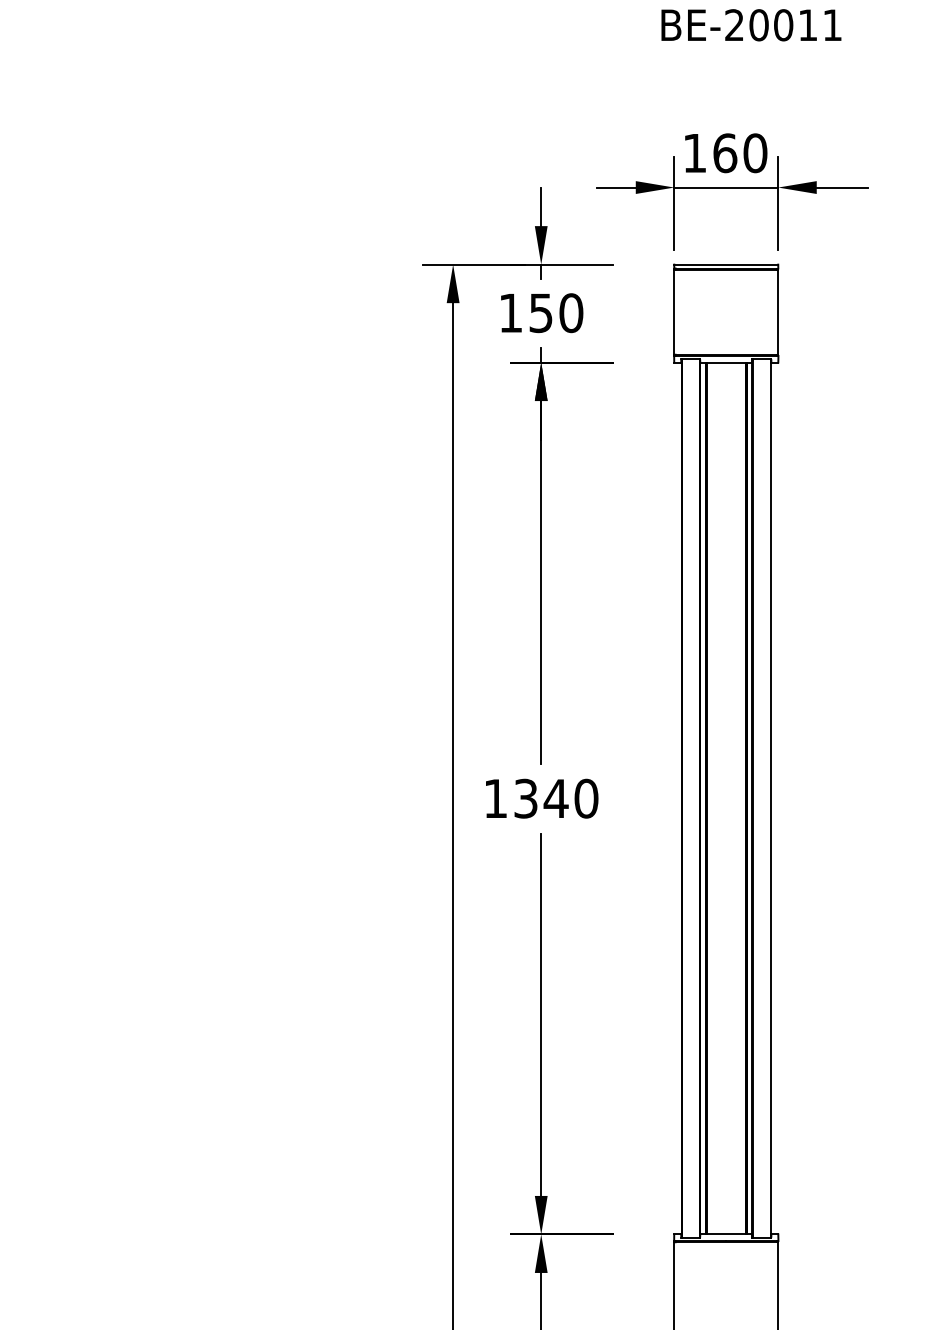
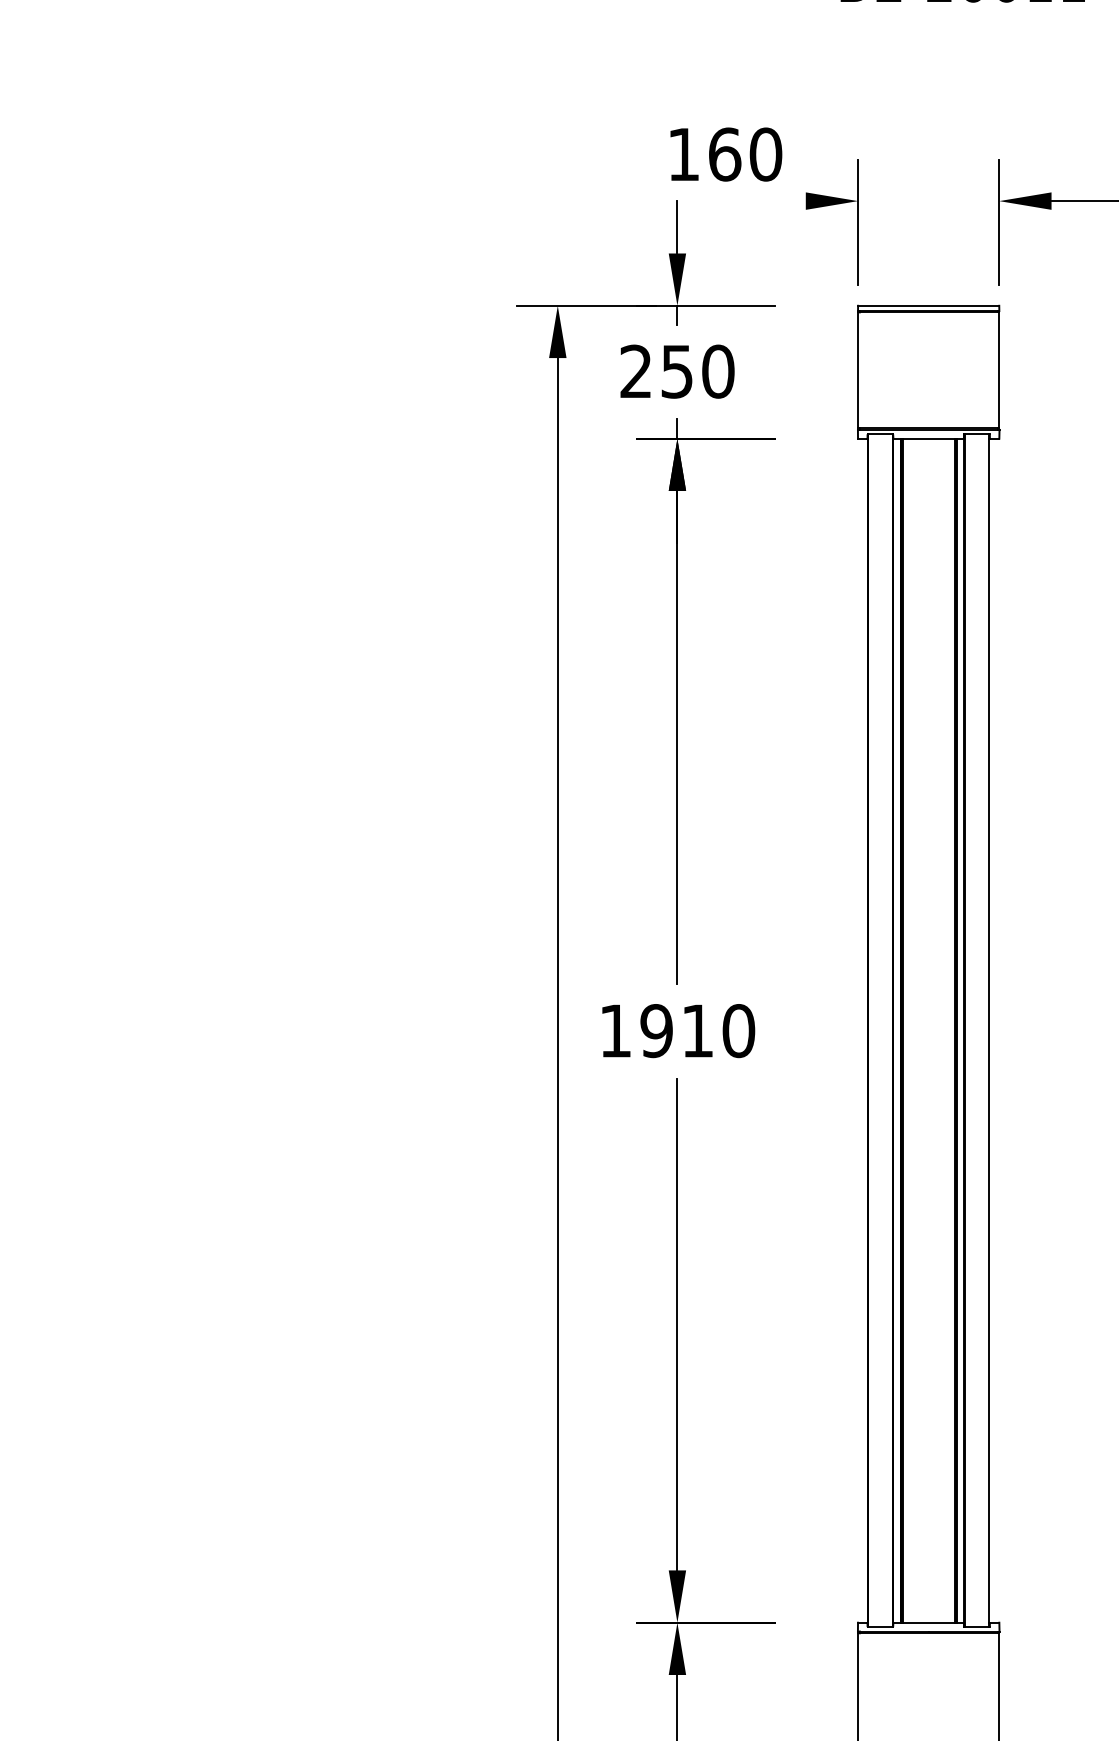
text: (726, 153) -> (726, 154), moved
line: (616, 187) -> (779, 201), removed
line: (726, 187) -> (928, 201), removed
text: (510, 312) -> (635, 370), 150 -> 250
text: (541, 798) -> (677, 1030), 1340 -> 1910

